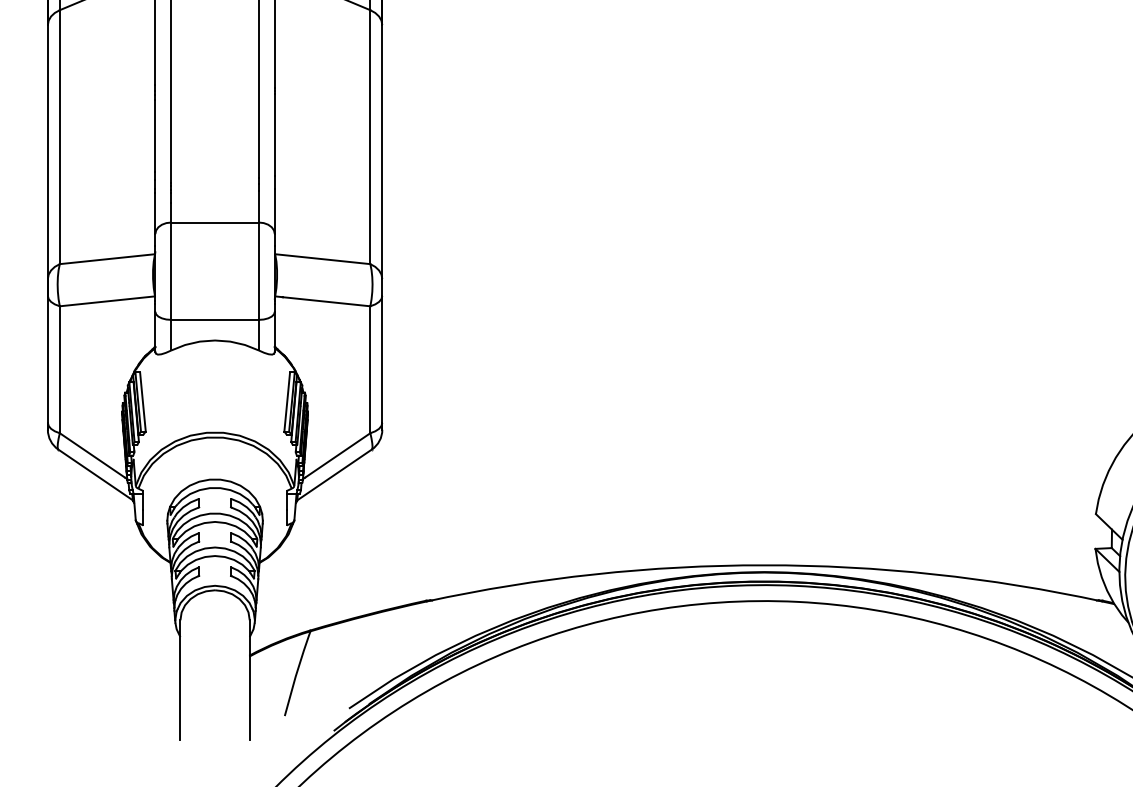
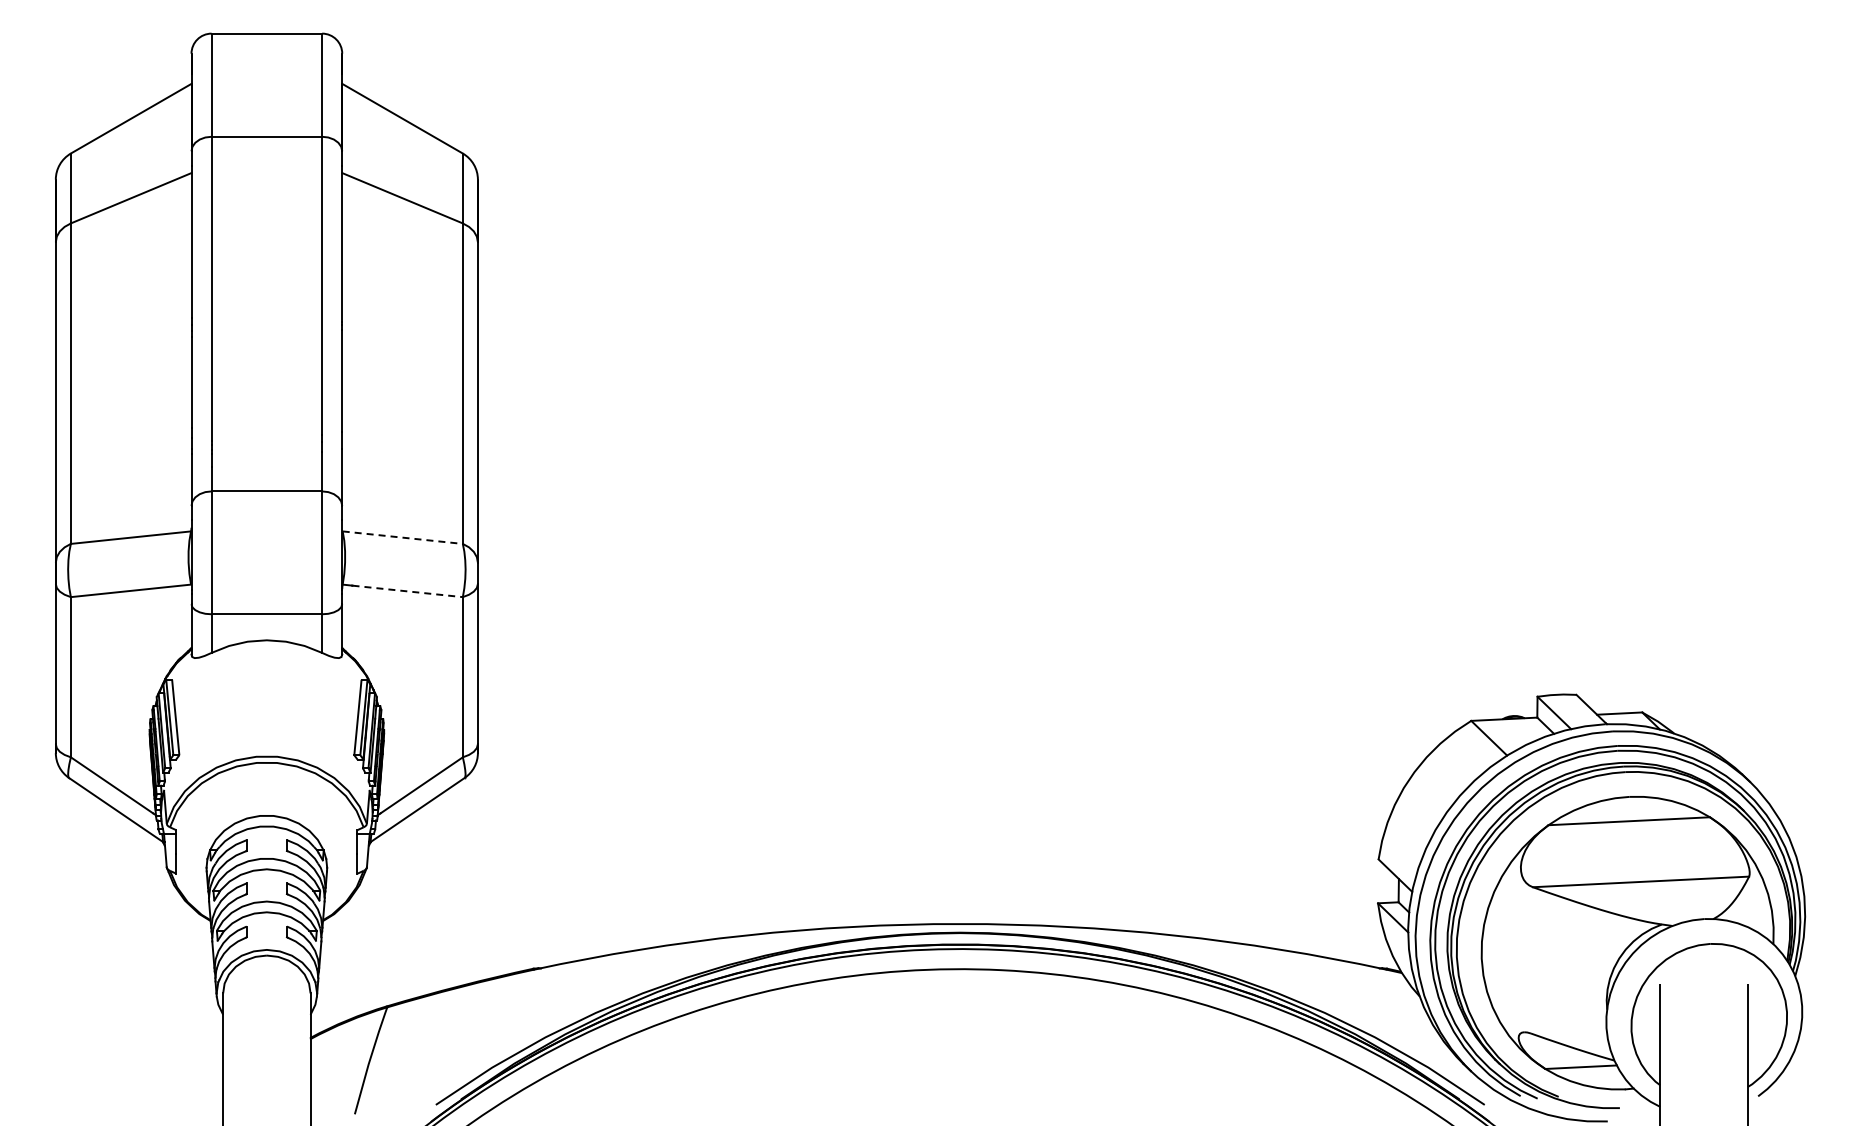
line: (323, 259) -> (403, 537), solid -> dashed
line: (327, 301) -> (408, 591), solid -> dashed

